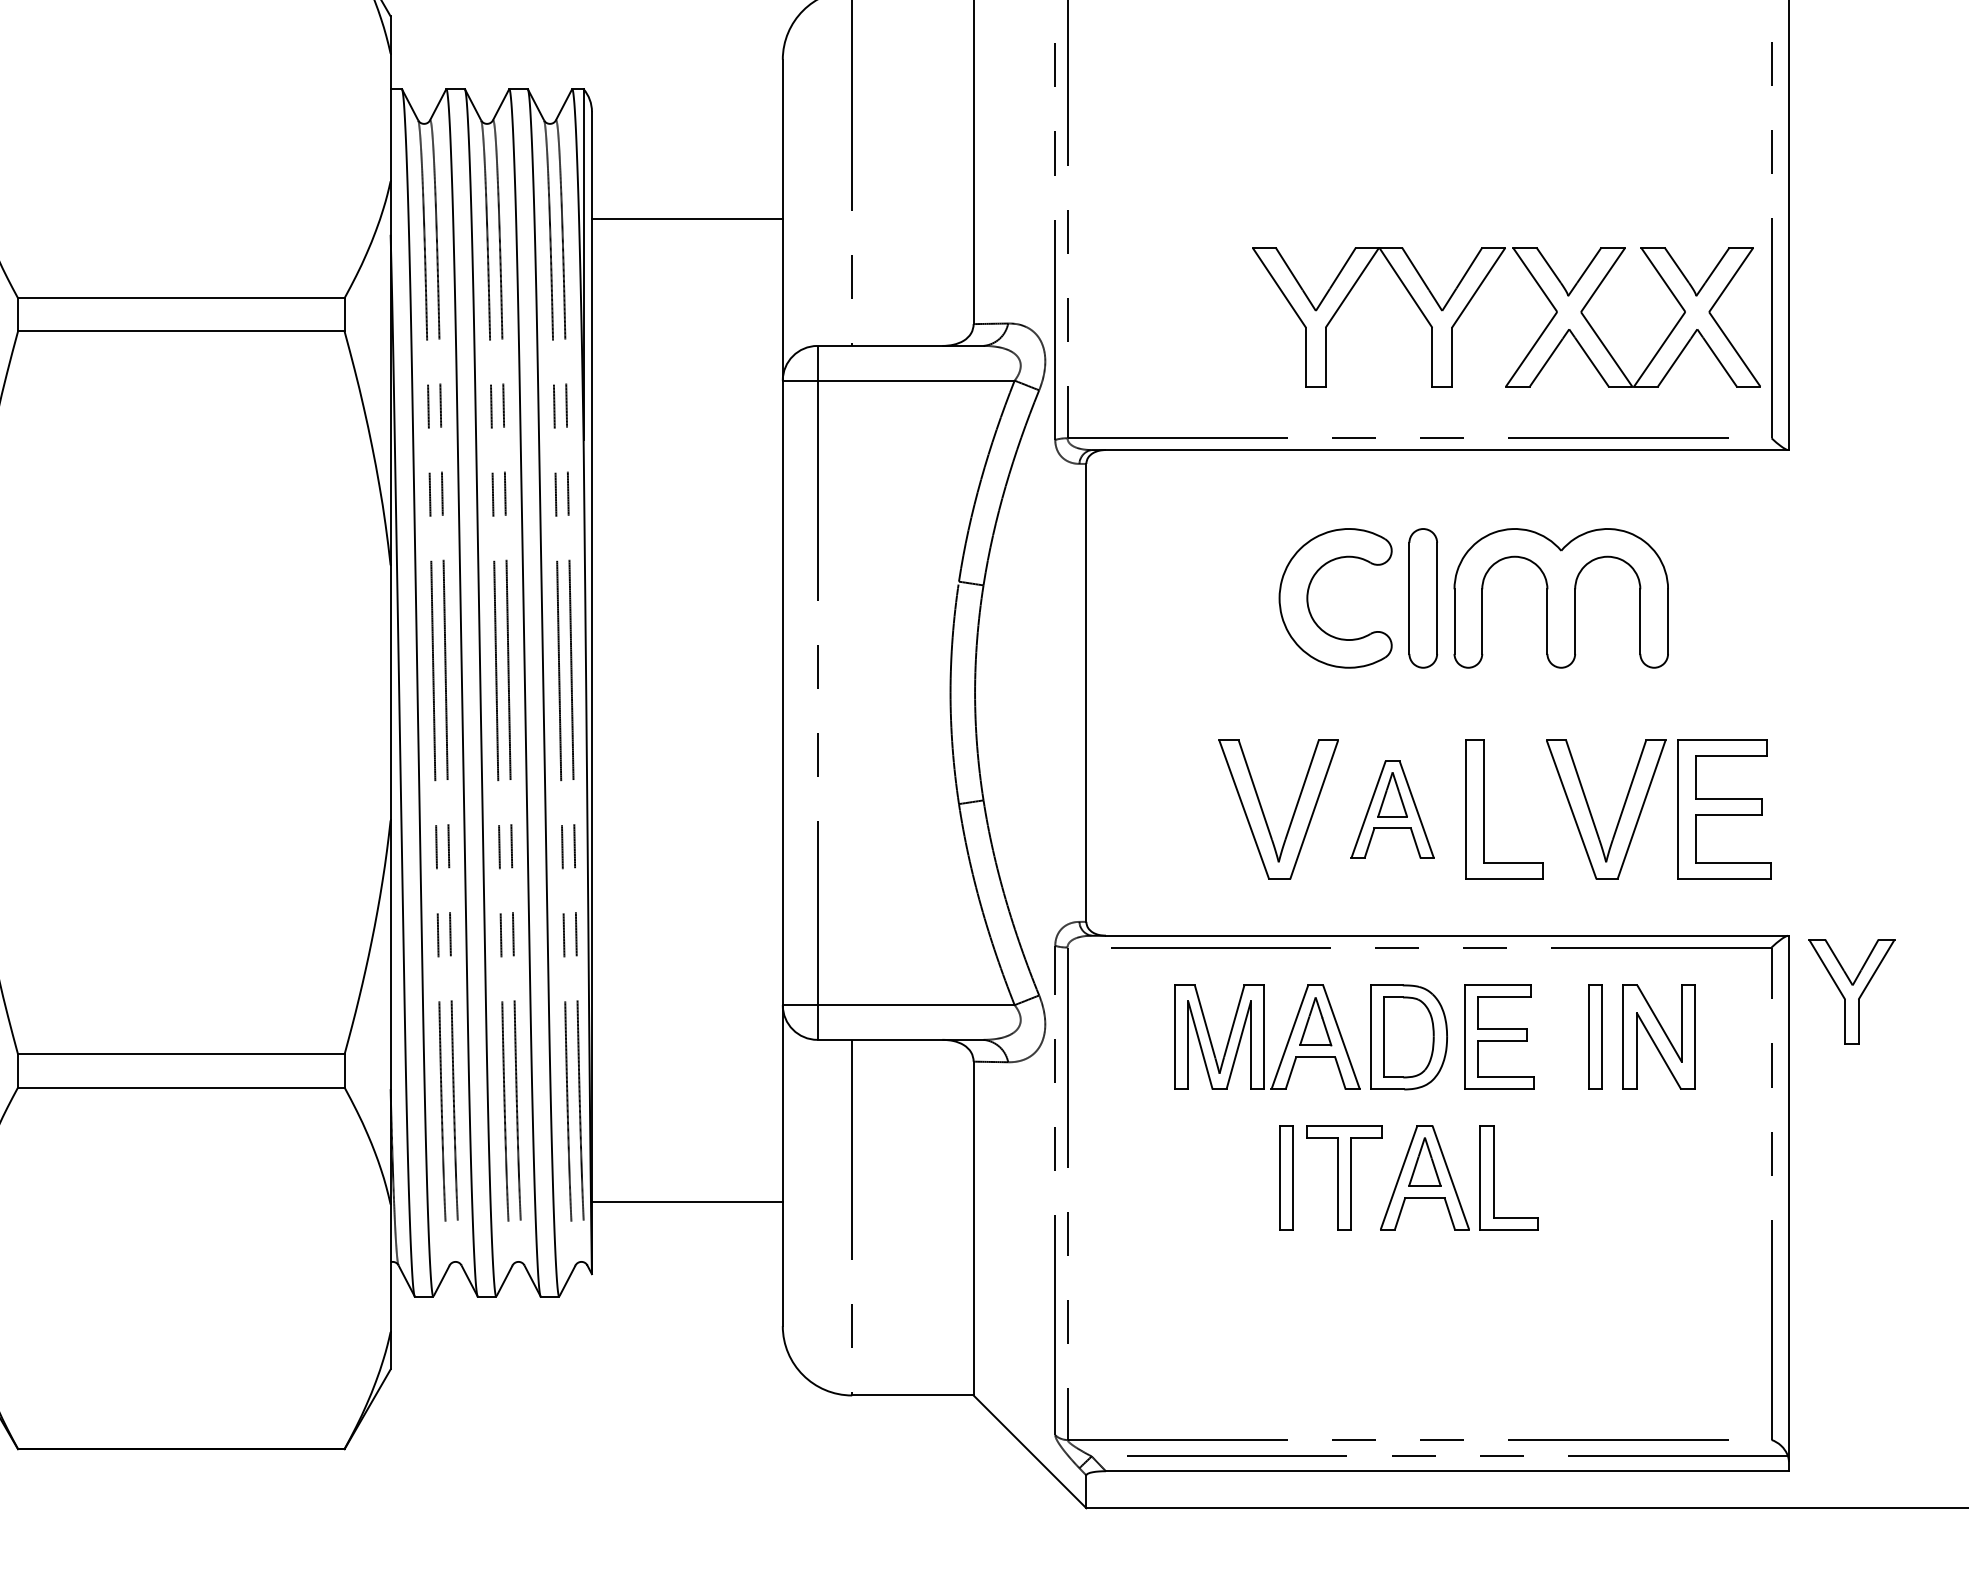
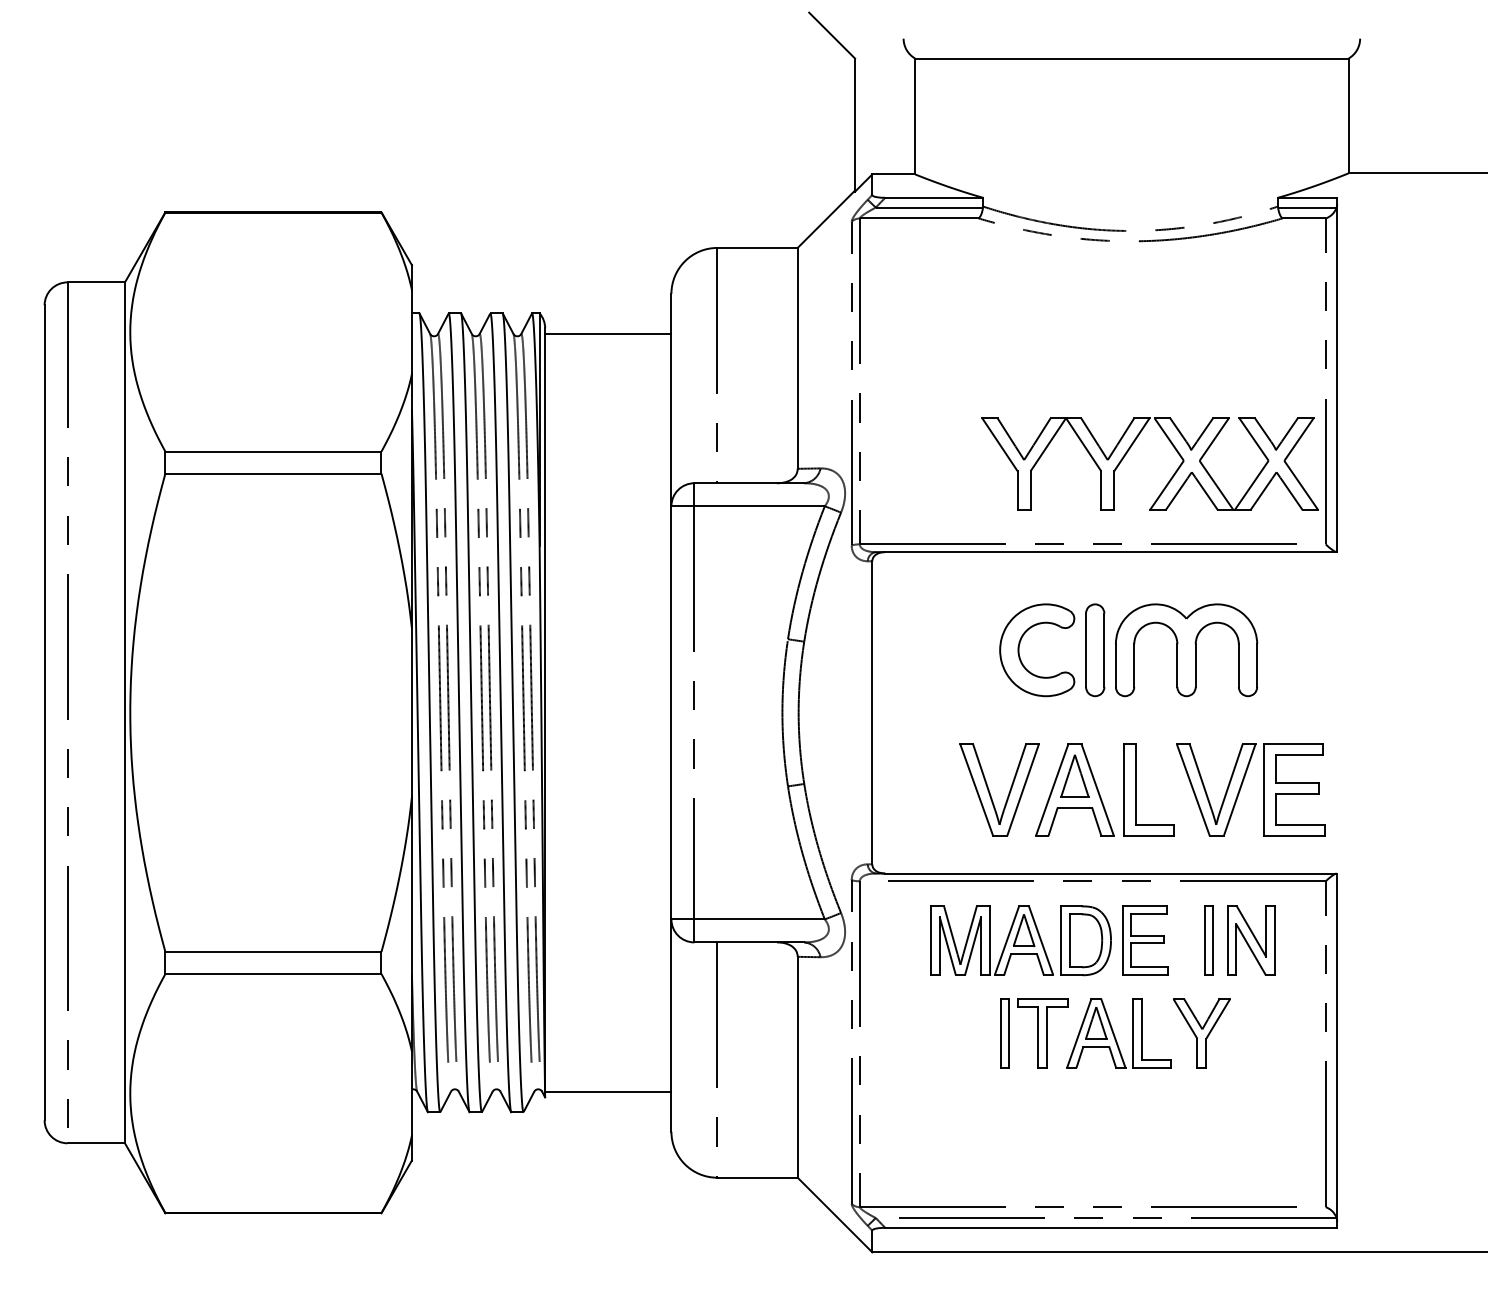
line: (687, 219) -> (608, 334), moved
part: (1391, 808) -> (1074, 789), size x1.43
part: (1851, 991) -> (1201, 1033), moved
line: (687, 1201) -> (608, 1091), moved

